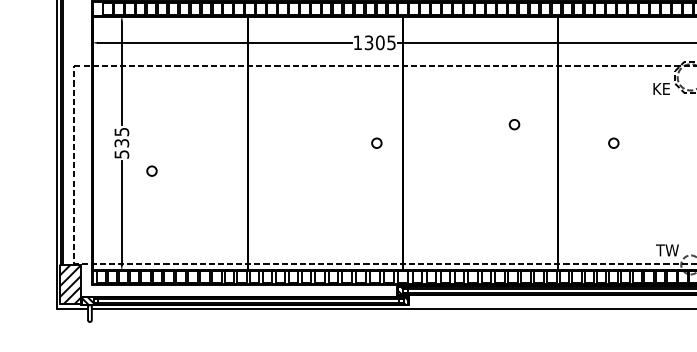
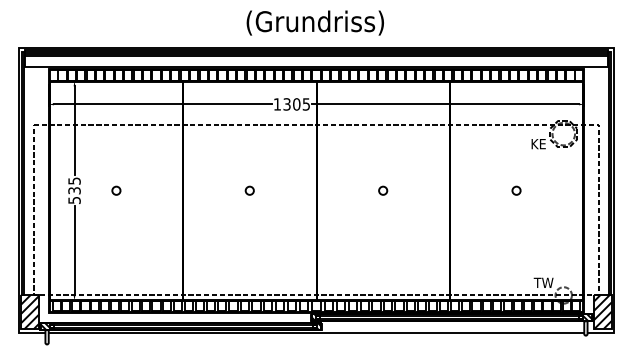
circle: (514, 124) -> (383, 190), moved
circle: (376, 142) -> (249, 190), moved
circle: (613, 142) -> (516, 190), moved
circle: (152, 170) -> (116, 190), moved

